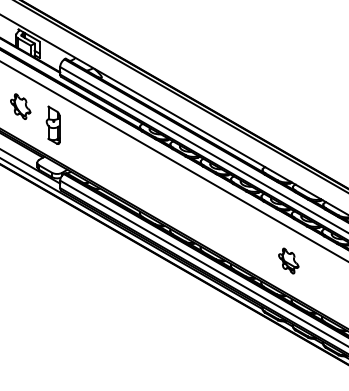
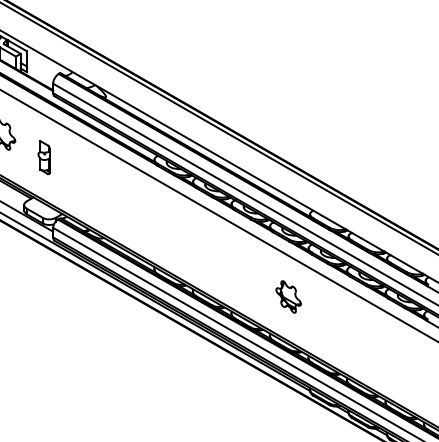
part: (52, 124) -> (43, 156), size x0.7
part: (288, 260) -> (288, 296), moved

